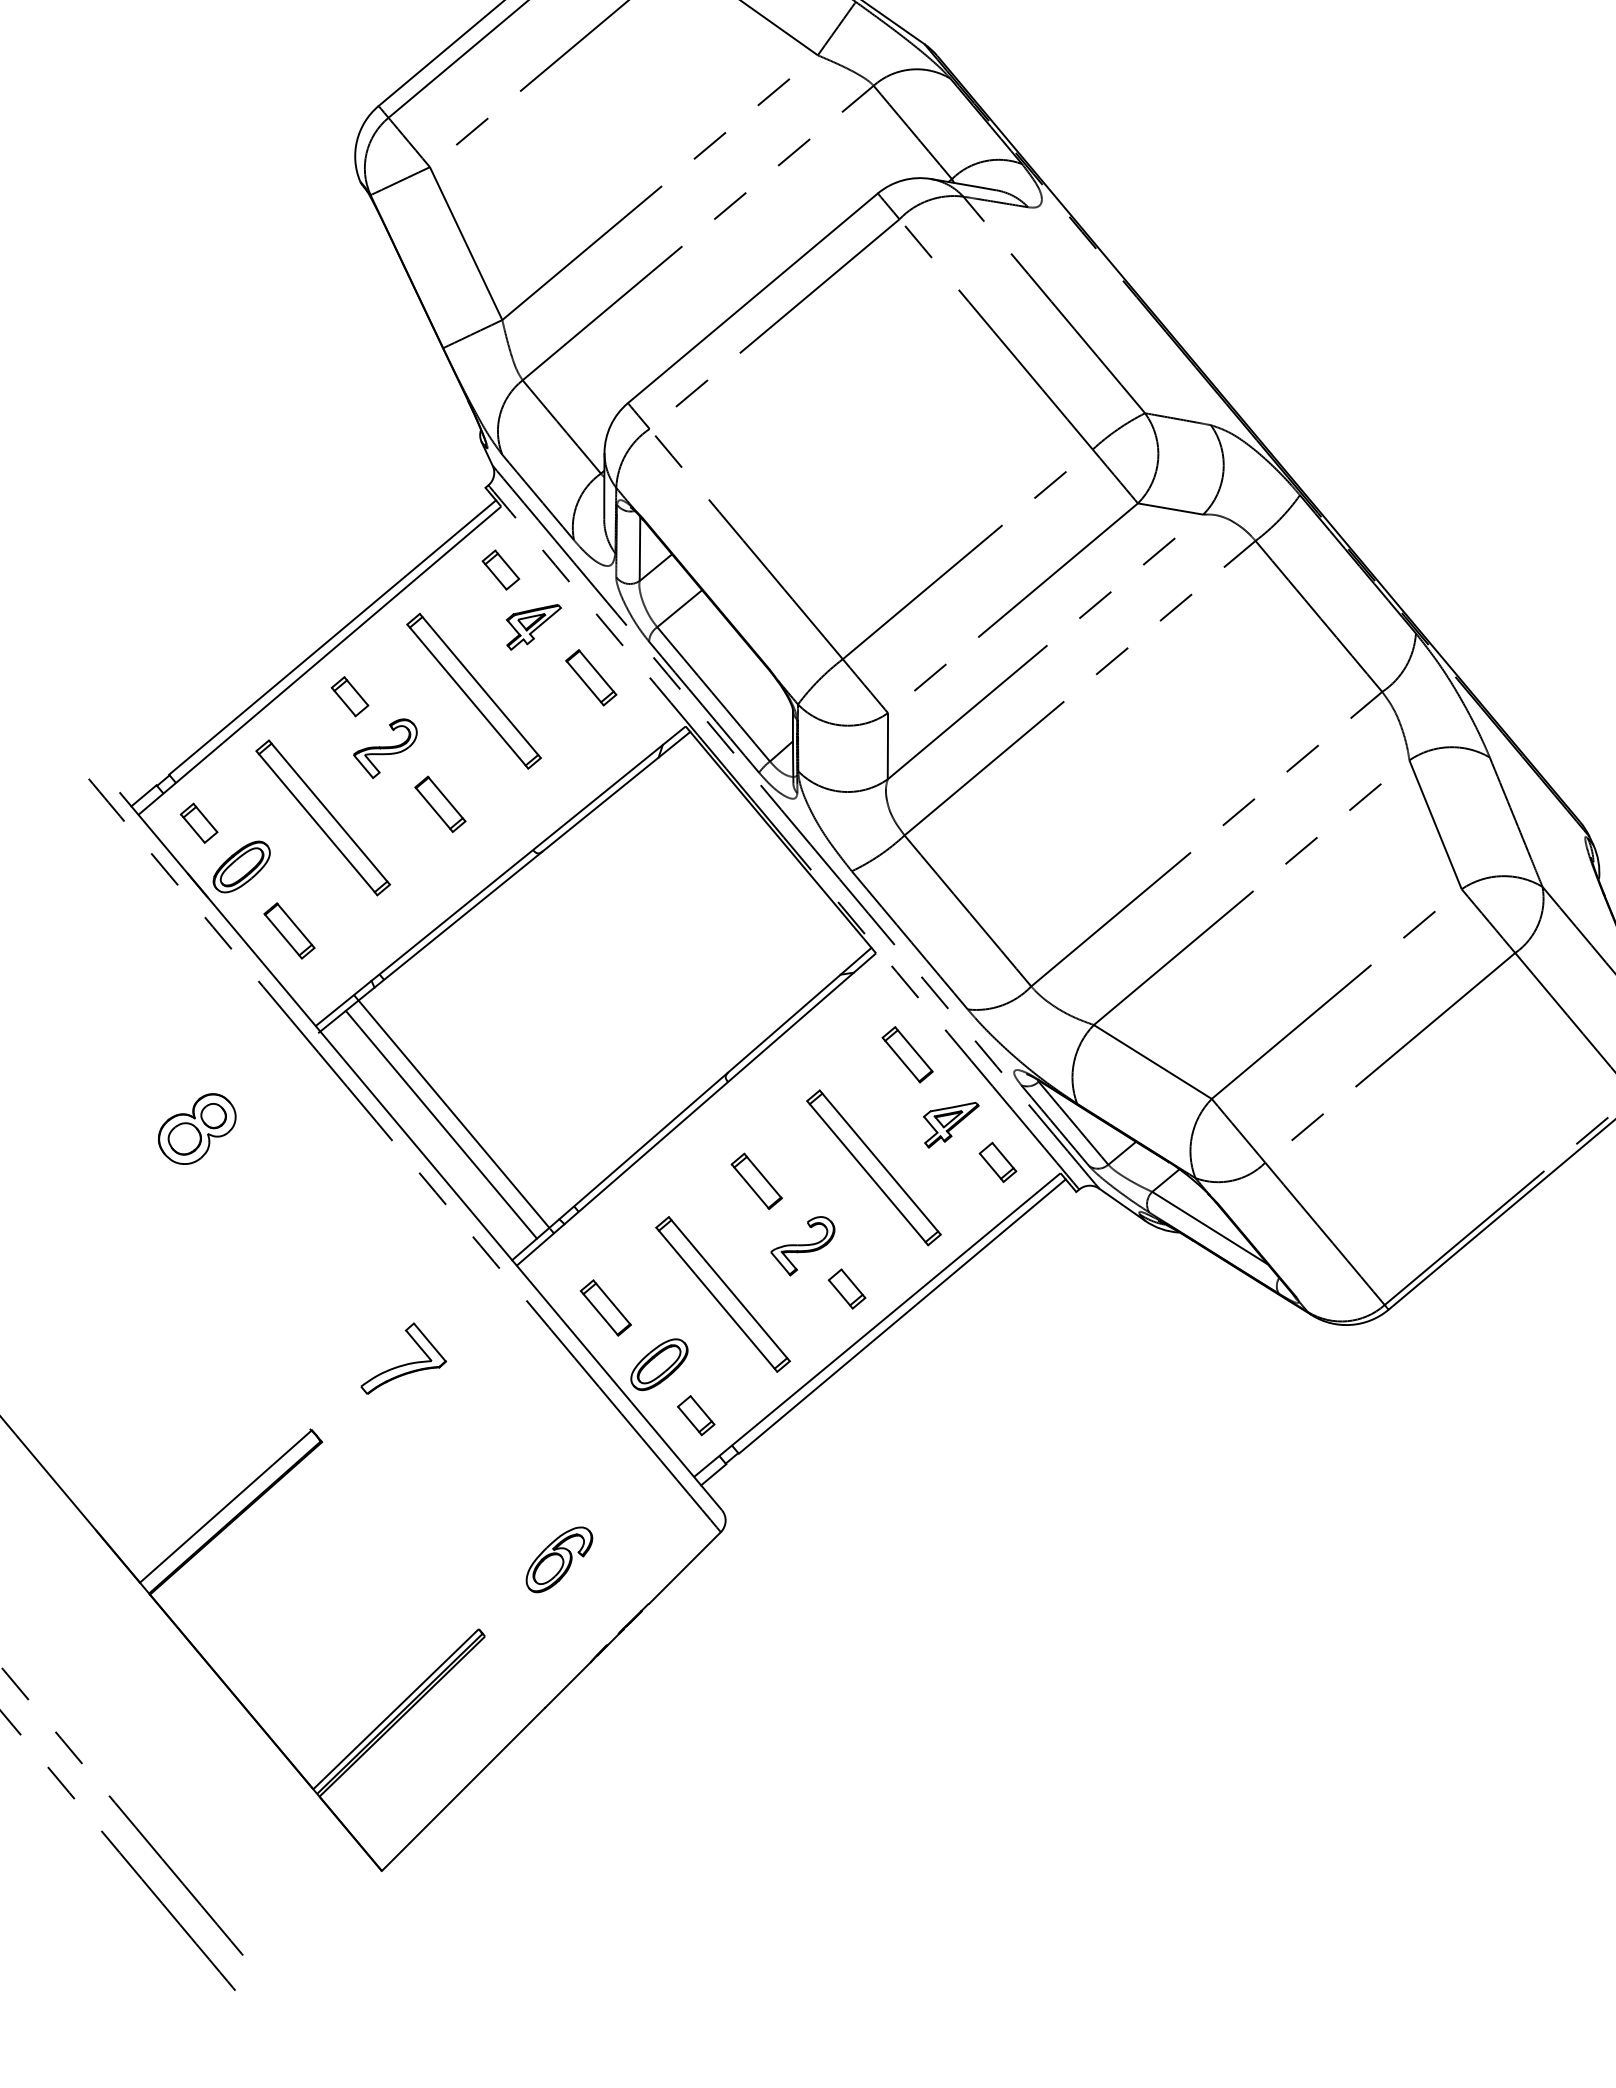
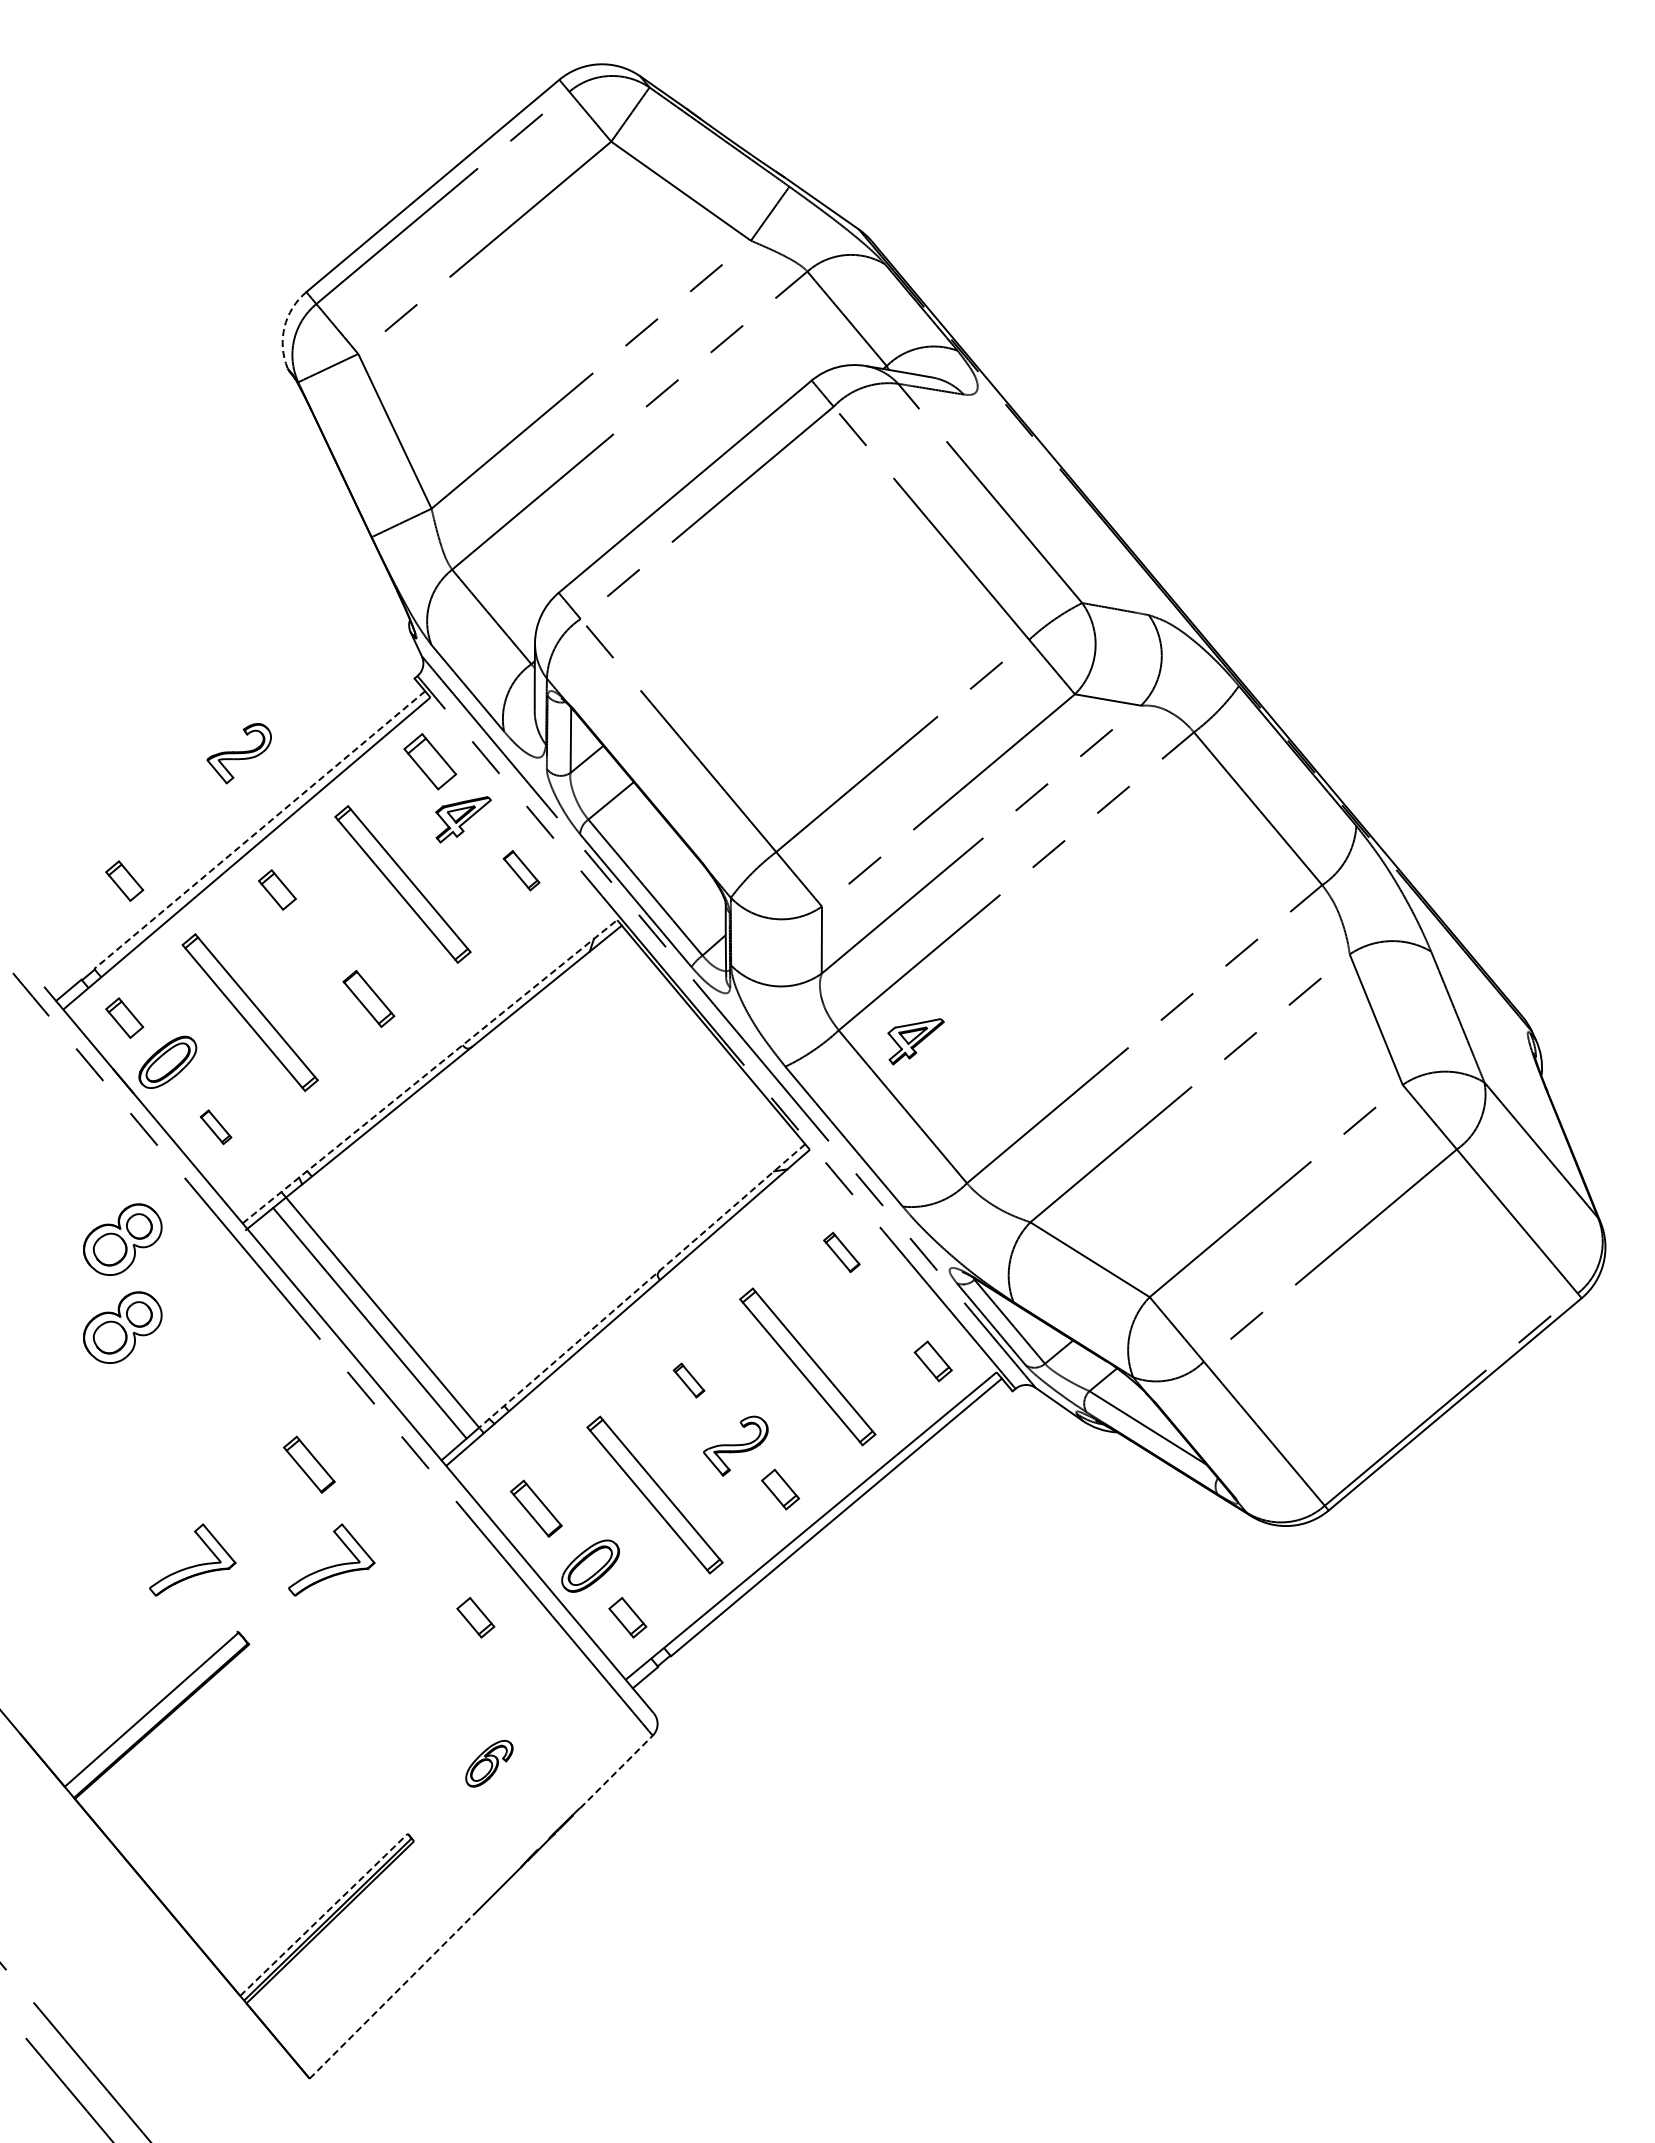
arc: (357, 141) -> (284, 327), solid -> dashed
part: (500, 569) -> (429, 761), size x1.4
line: (332, 637) -> (259, 830), solid -> dashed
part: (591, 677) -> (521, 870), size x0.7
part: (198, 687) -> (124, 880), added
part: (384, 748) -> (238, 753), moved
line: (500, 877) -> (429, 1072), solid -> dashed
part: (288, 931) -> (215, 1127), size x0.6
part: (197, 1041) -> (122, 1239), added
part: (907, 1054) -> (841, 1252), size x0.7
line: (709, 1088) -> (641, 1286), solid -> dashed
part: (950, 1124) -> (915, 1041), moved
part: (756, 1181) -> (688, 1380), size x0.6
part: (381, 1264) -> (309, 1464), added
part: (266, 1358) -> (192, 1559), added
part: (545, 1415) -> (475, 1617), added
part: (559, 1559) -> (489, 1763), size x0.7
line: (685, 1567) -> (616, 1771), solid -> dashed
line: (395, 1709) -> (323, 1915), solid -> dashed
line: (463, 1789) -> (392, 1996), solid -> dashed

